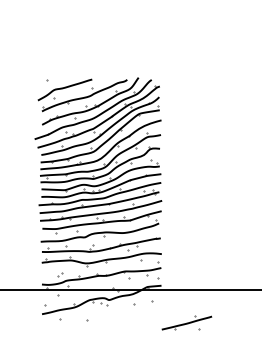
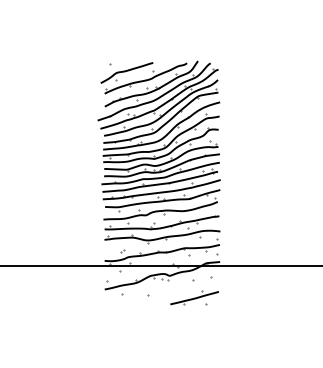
part: (186, 322) -> (194, 297), moved

